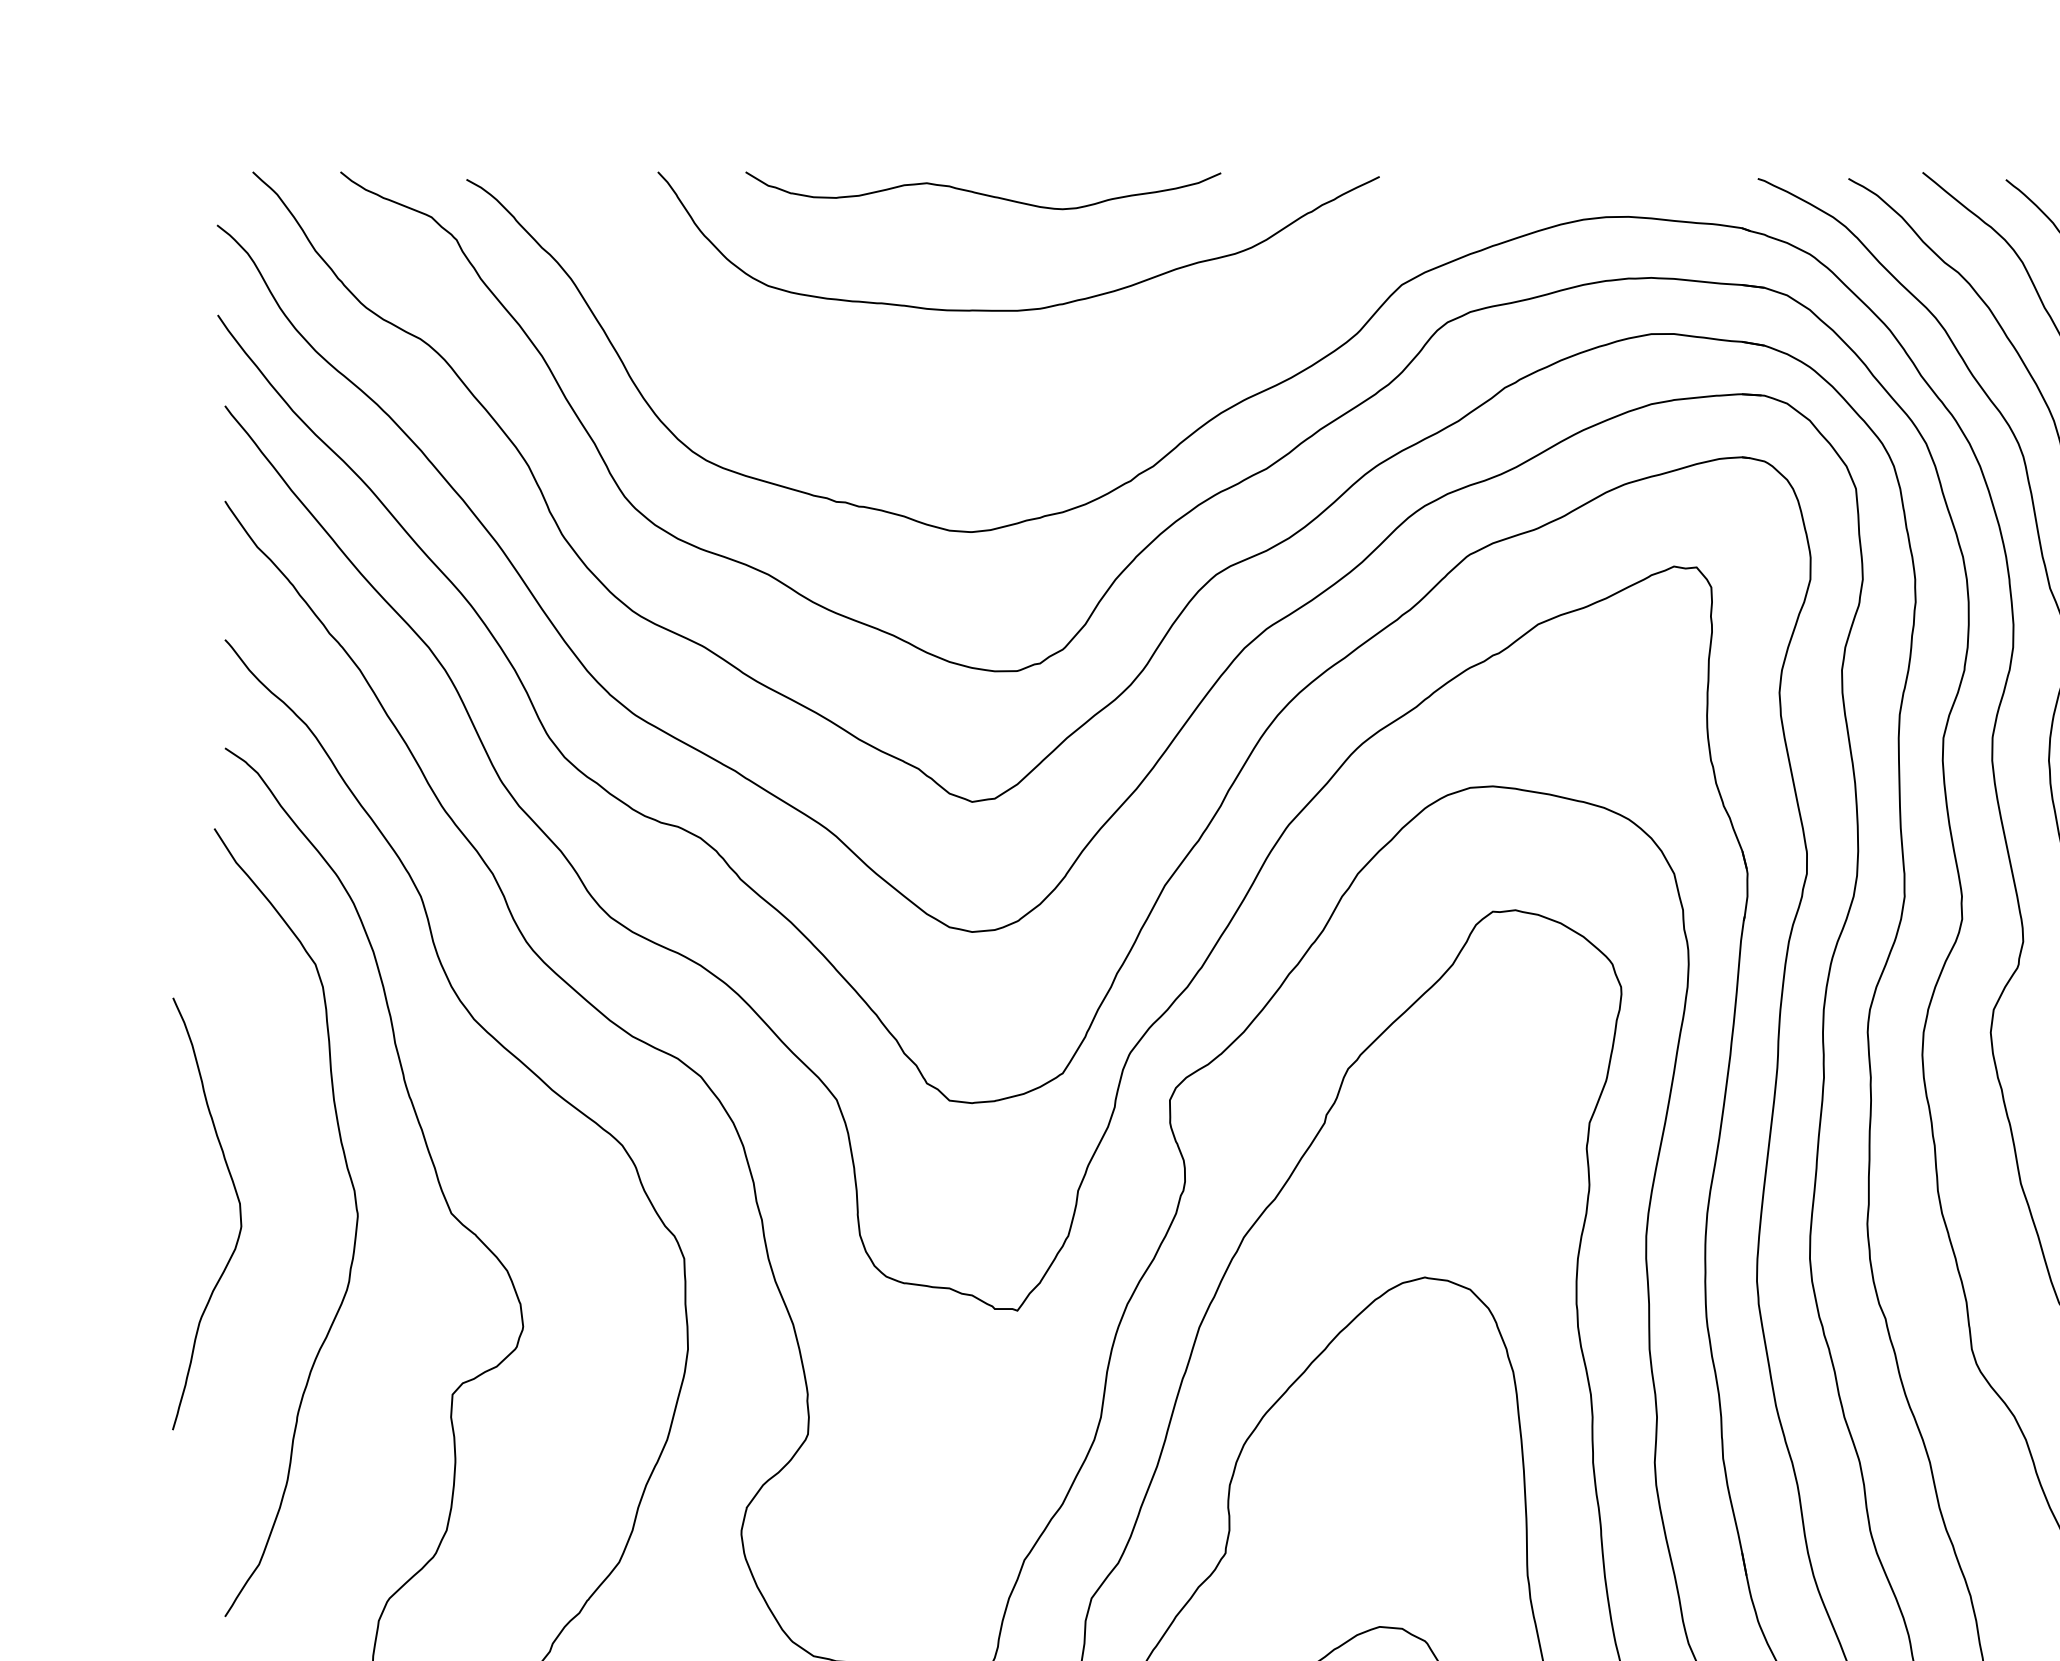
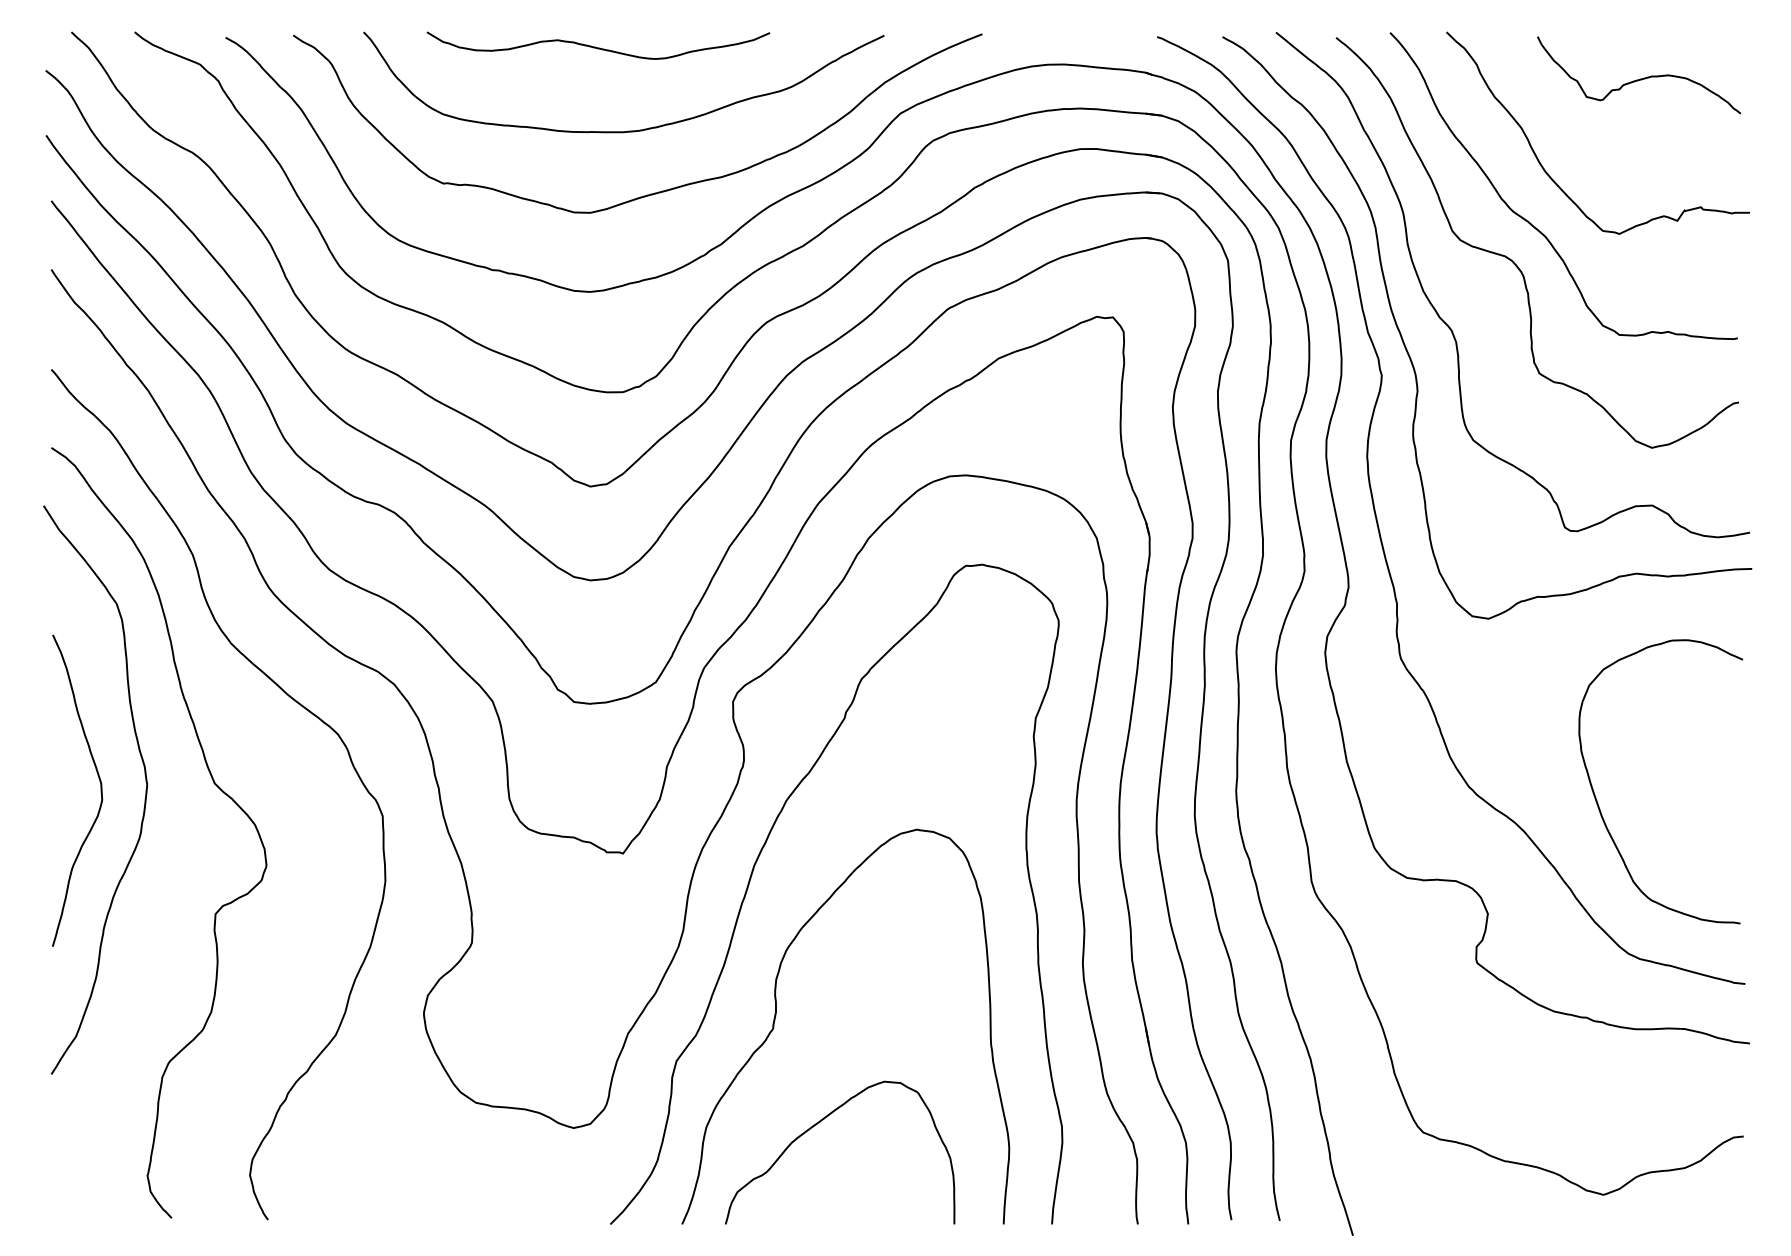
curve: (1061, 394) -> (654, 192), added
curve: (239, 1213) -> (100, 790), moved

